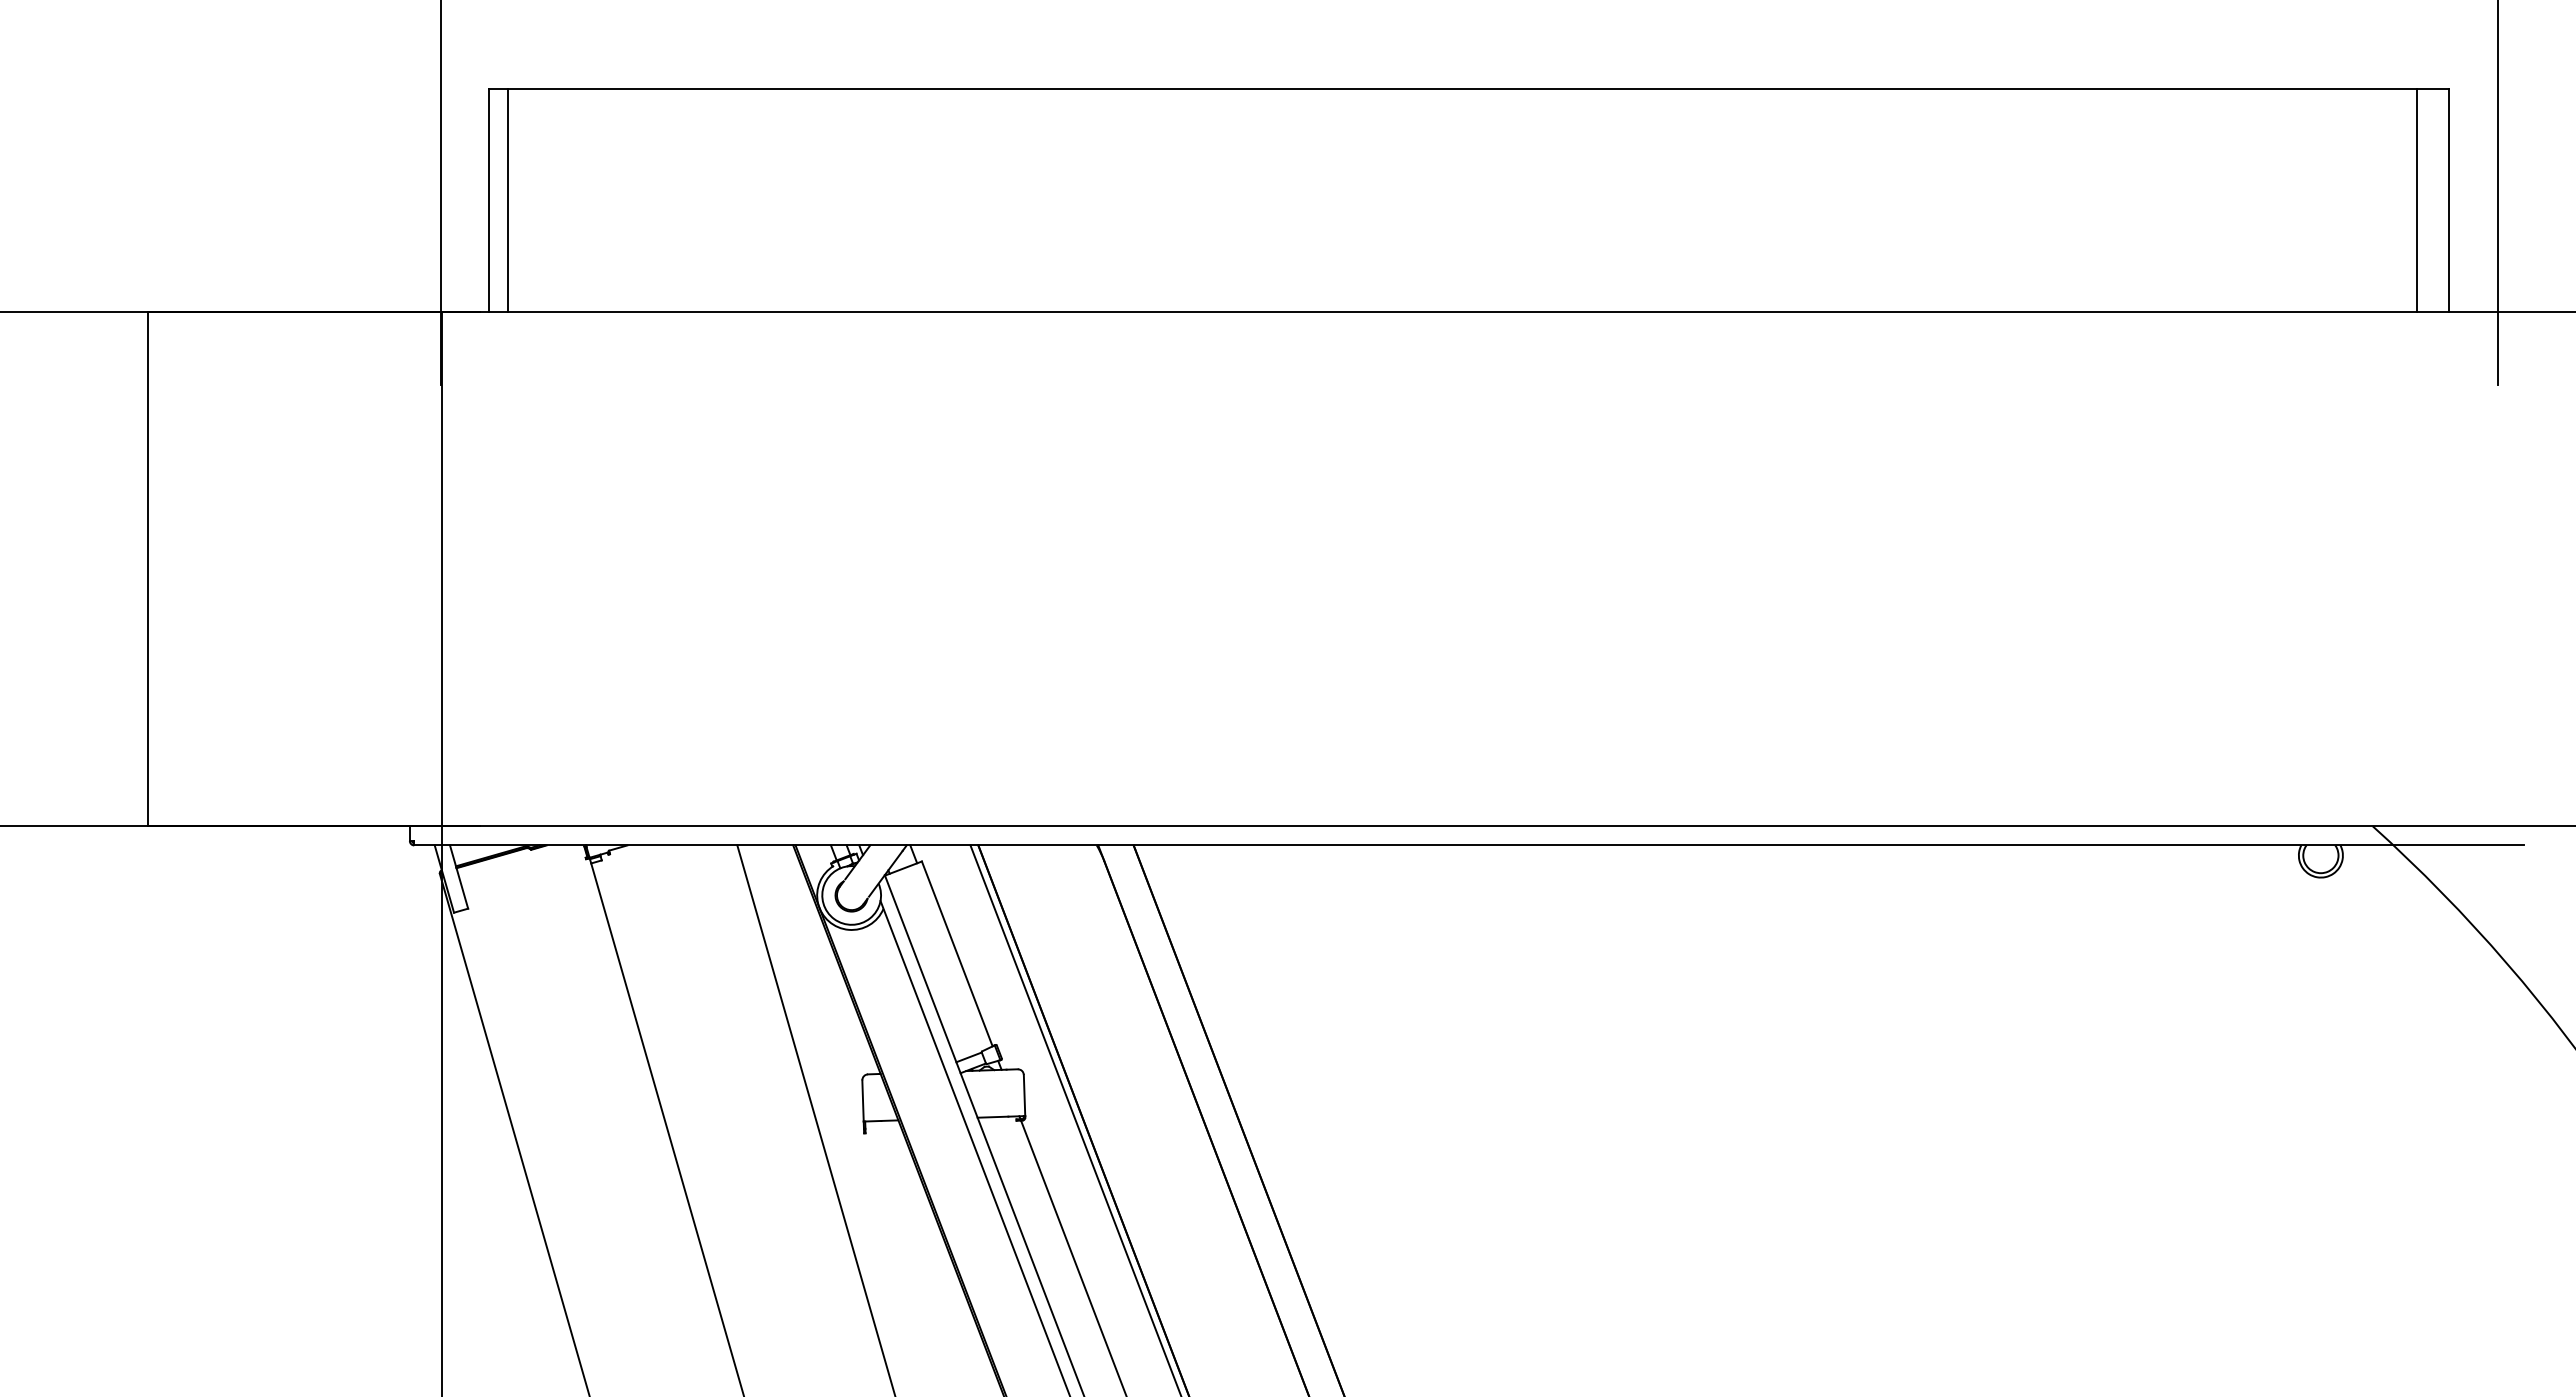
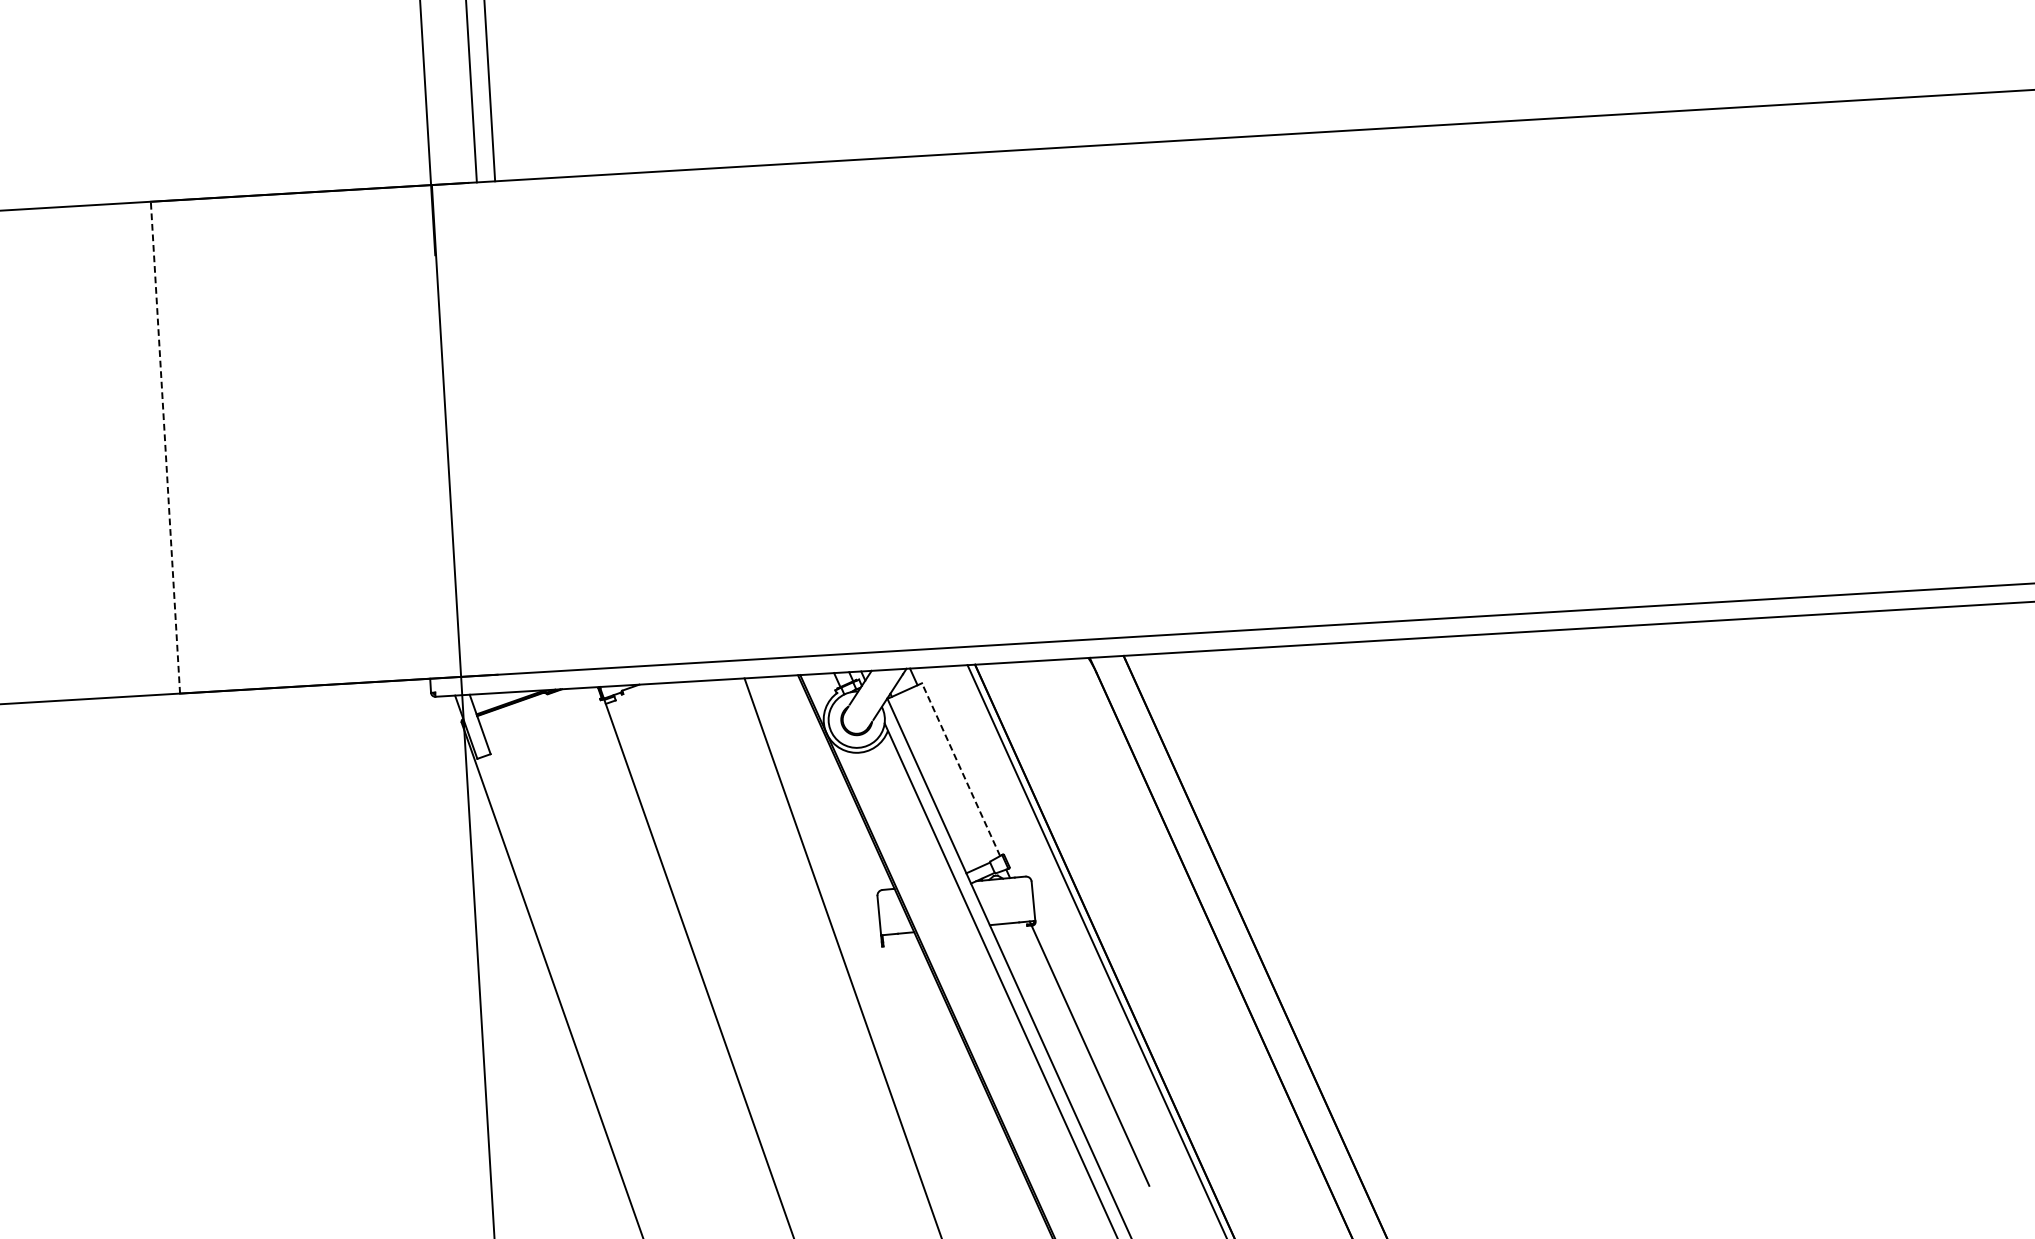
line: (148, 568) -> (165, 446), solid -> dashed
line: (957, 953) -> (961, 769), solid -> dashed

